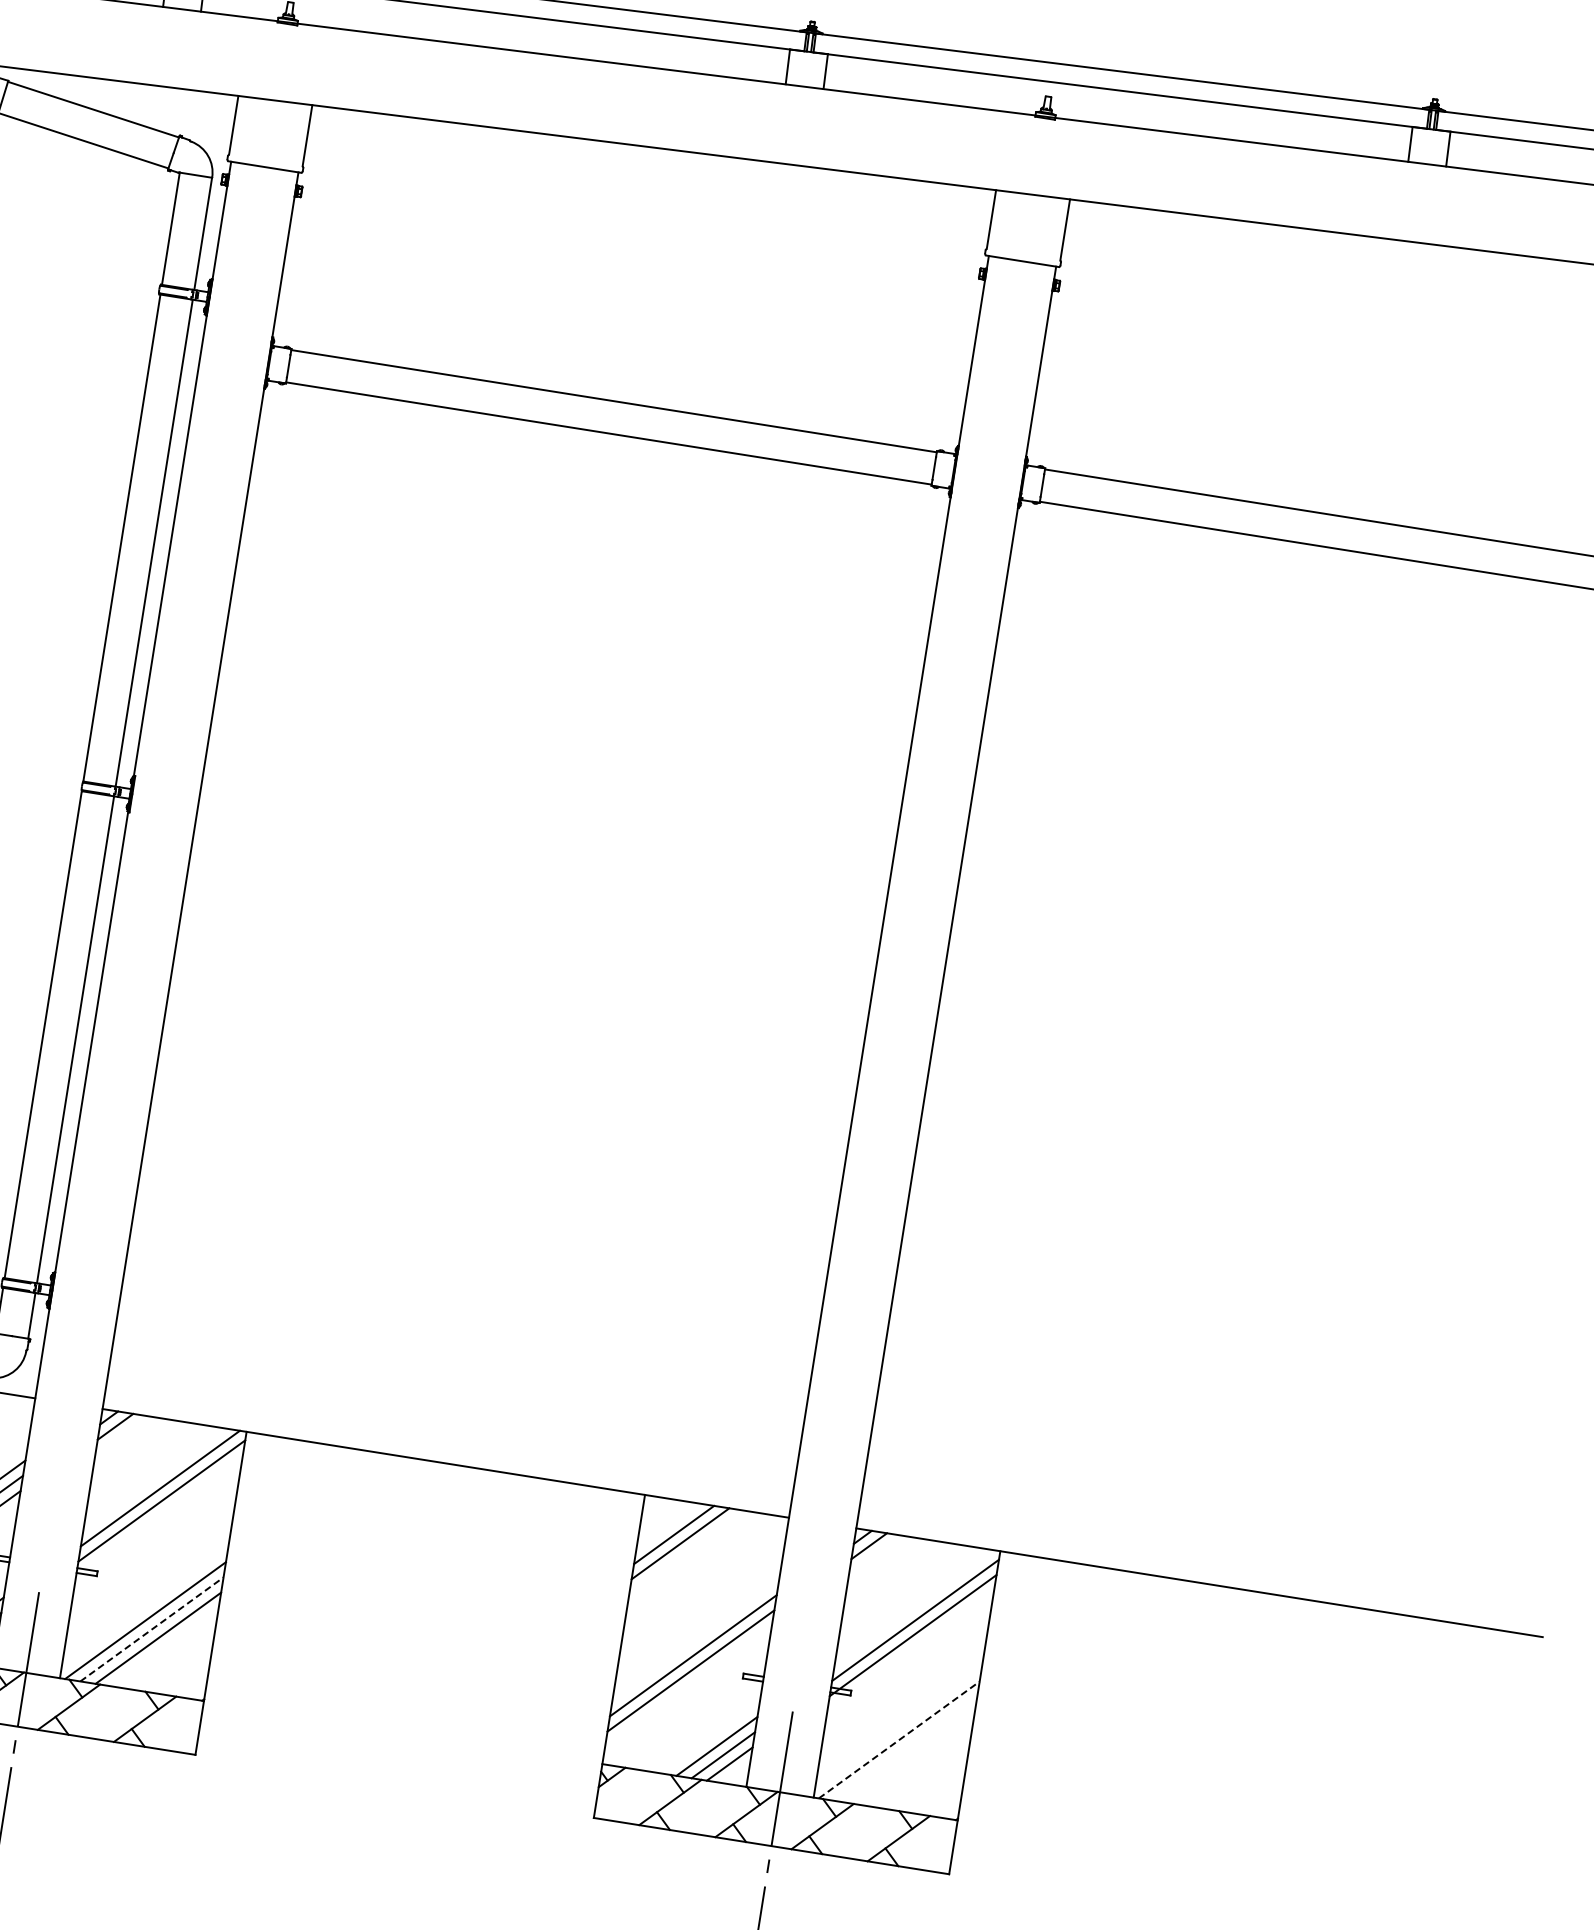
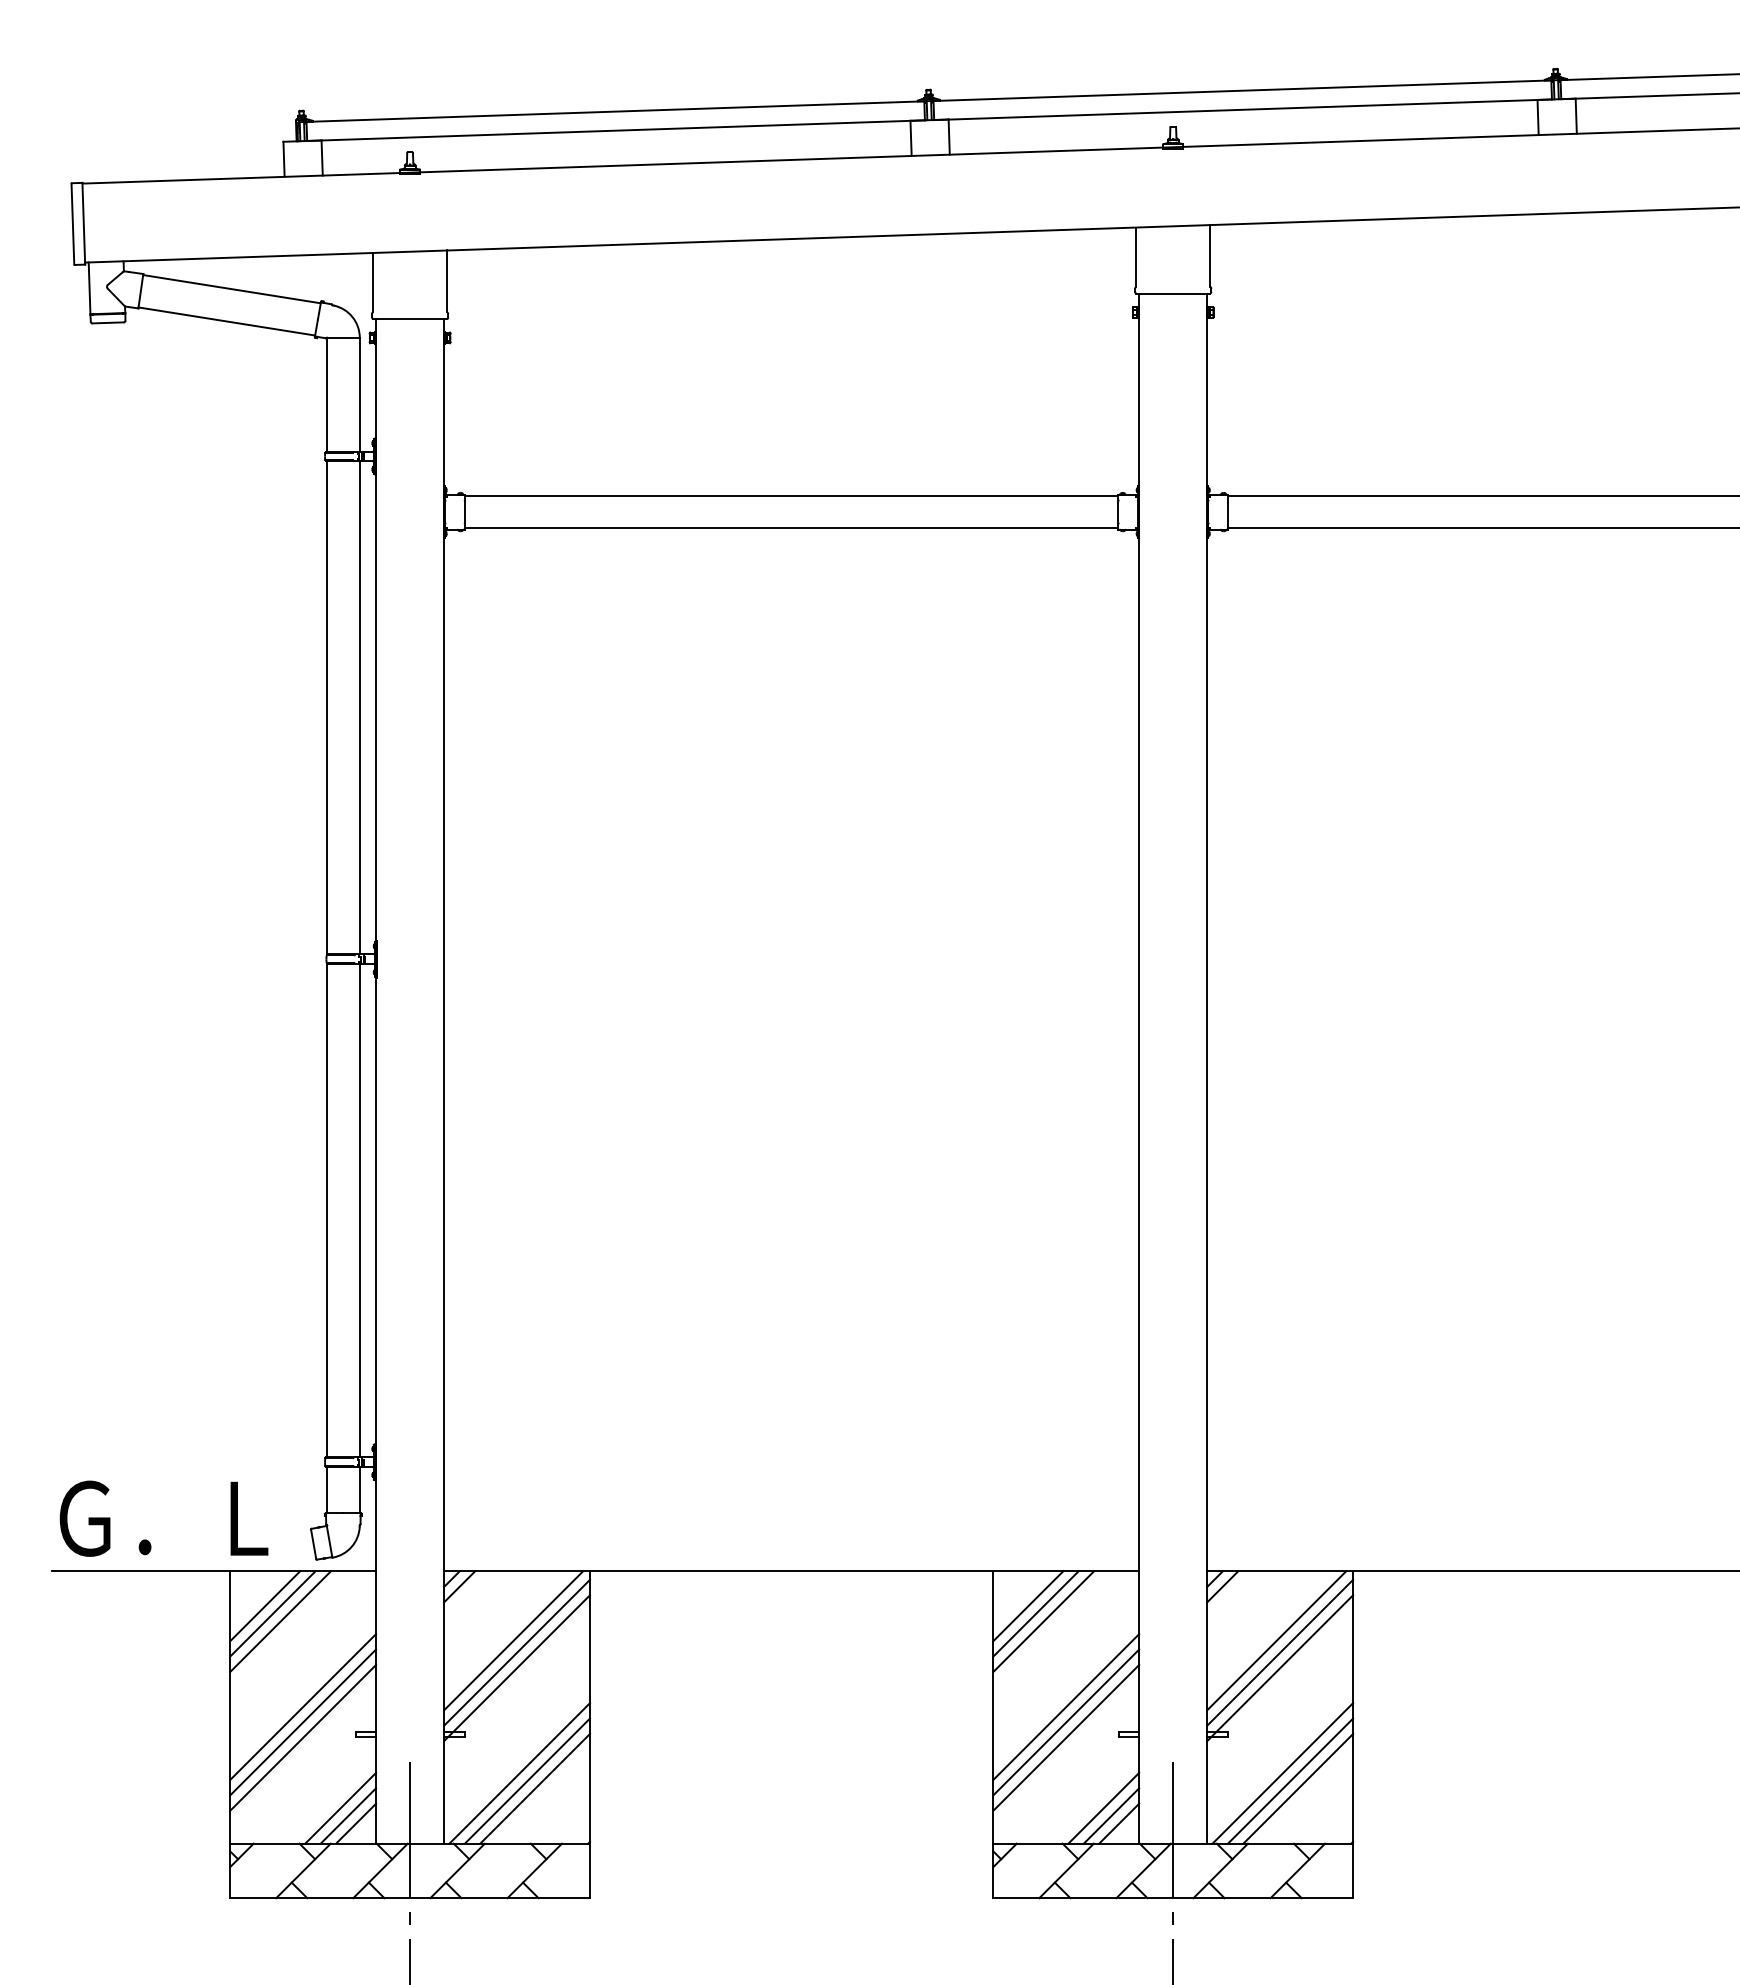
line: (159, 1516) -> (517, 1668), added
line: (686, 1552) -> (1043, 1621), added
line: (913, 1607) -> (1276, 1640), added
line: (152, 1628) -> (527, 1780), dashed -> solid
line: (696, 1640) -> (1066, 1706), added
line: (899, 1740) -> (1283, 1773), dashed -> solid
line: (905, 1748) -> (1290, 1780), added
line: (912, 1757) -> (1298, 1788), added

